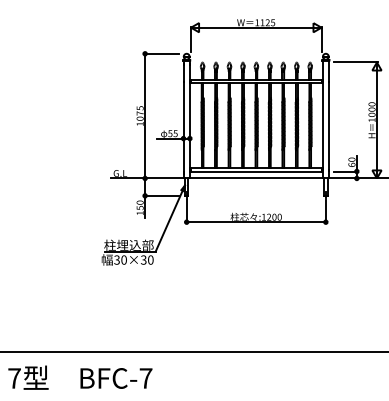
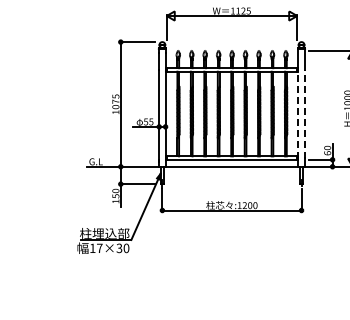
line: (322, 125) -> (298, 113), solid -> dashed
line: (329, 126) -> (305, 114), solid -> dashed
text: (120, 259) -> (96, 247), 30×30 -> 17×30

